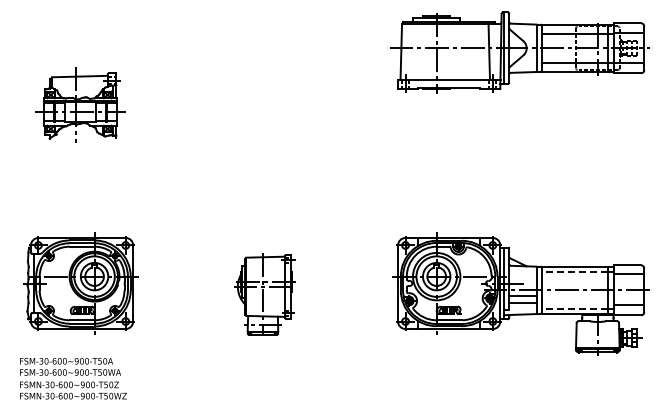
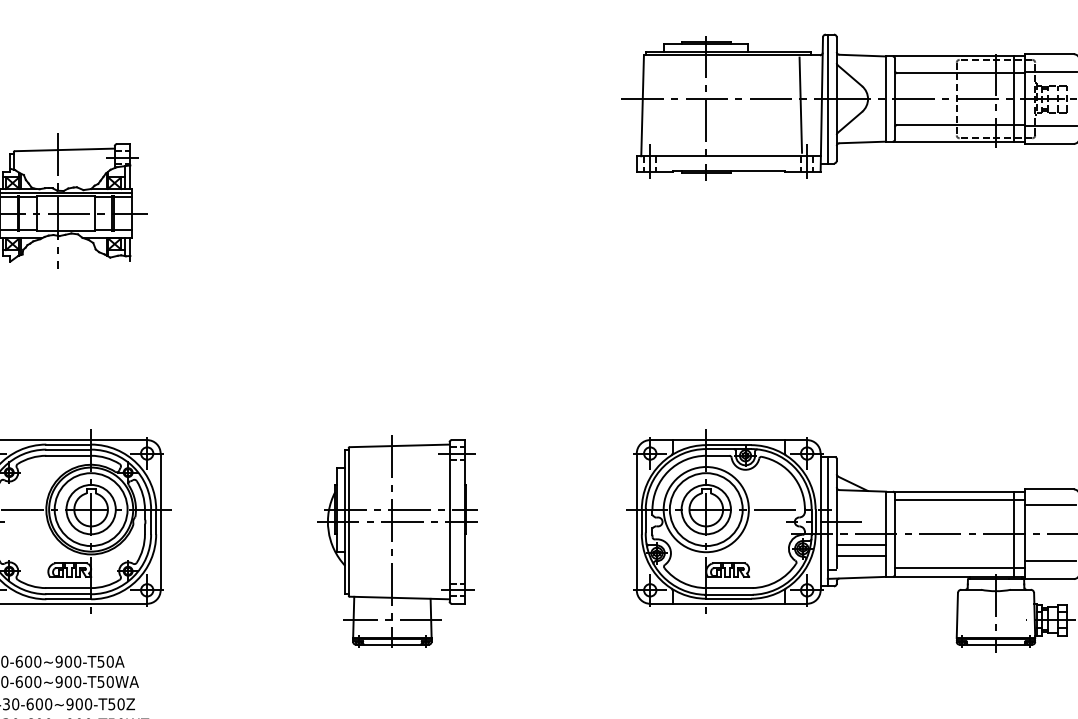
line: (574, 271) -> (954, 500), dashed -> solid
part: (264, 294) -> (396, 541), size x1.43
line: (574, 309) -> (954, 568), dashed -> solid

